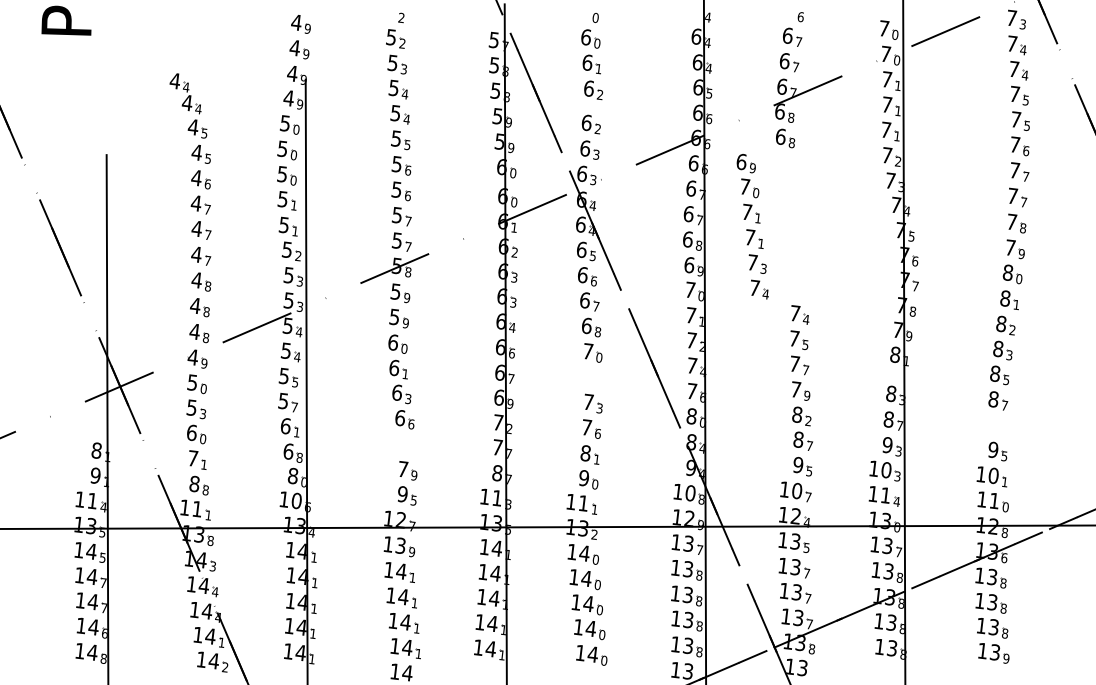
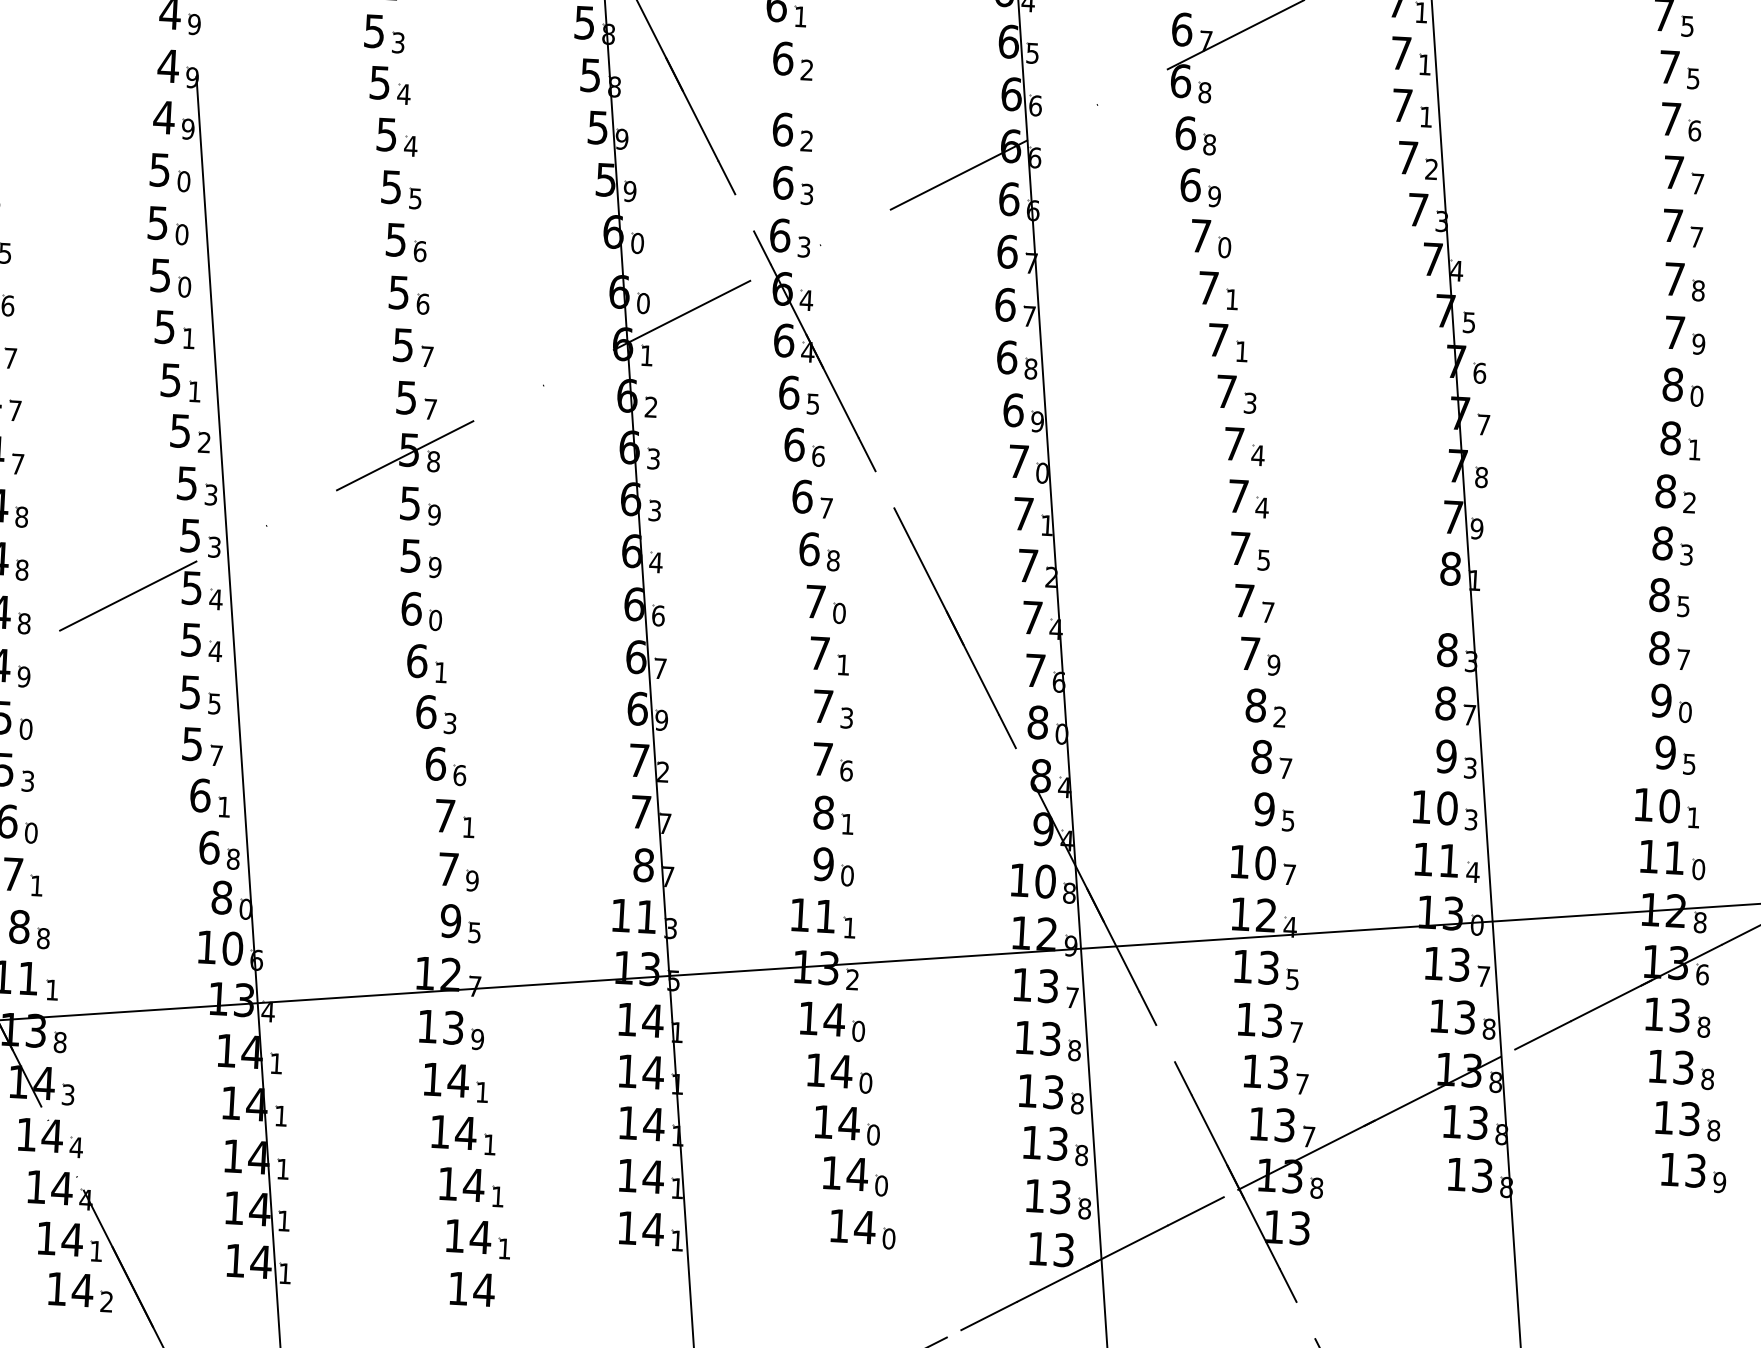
part: (752, 226) -> (1221, 317), moved
part: (592, 377) -> (827, 655), added
part: (997, 426) -> (1671, 703), added
part: (407, 444) -> (454, 817), added

